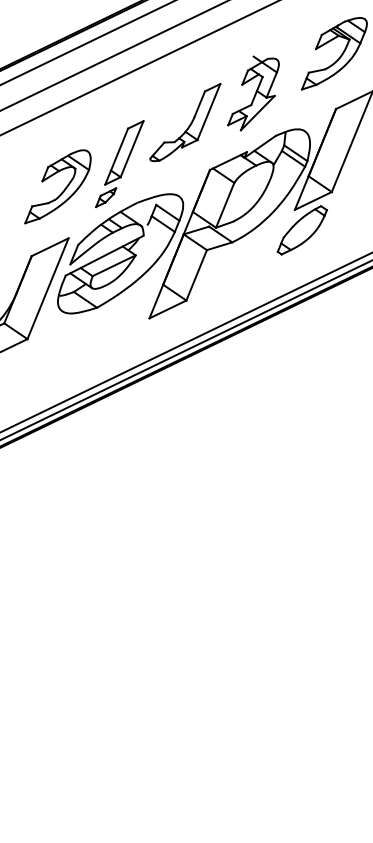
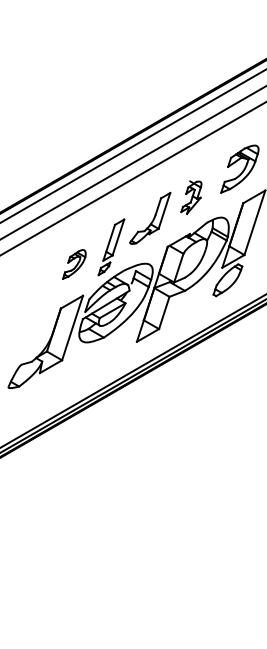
part: (253, 93) -> (191, 197), size x0.7
part: (58, 187) -> (74, 264), size x0.6

